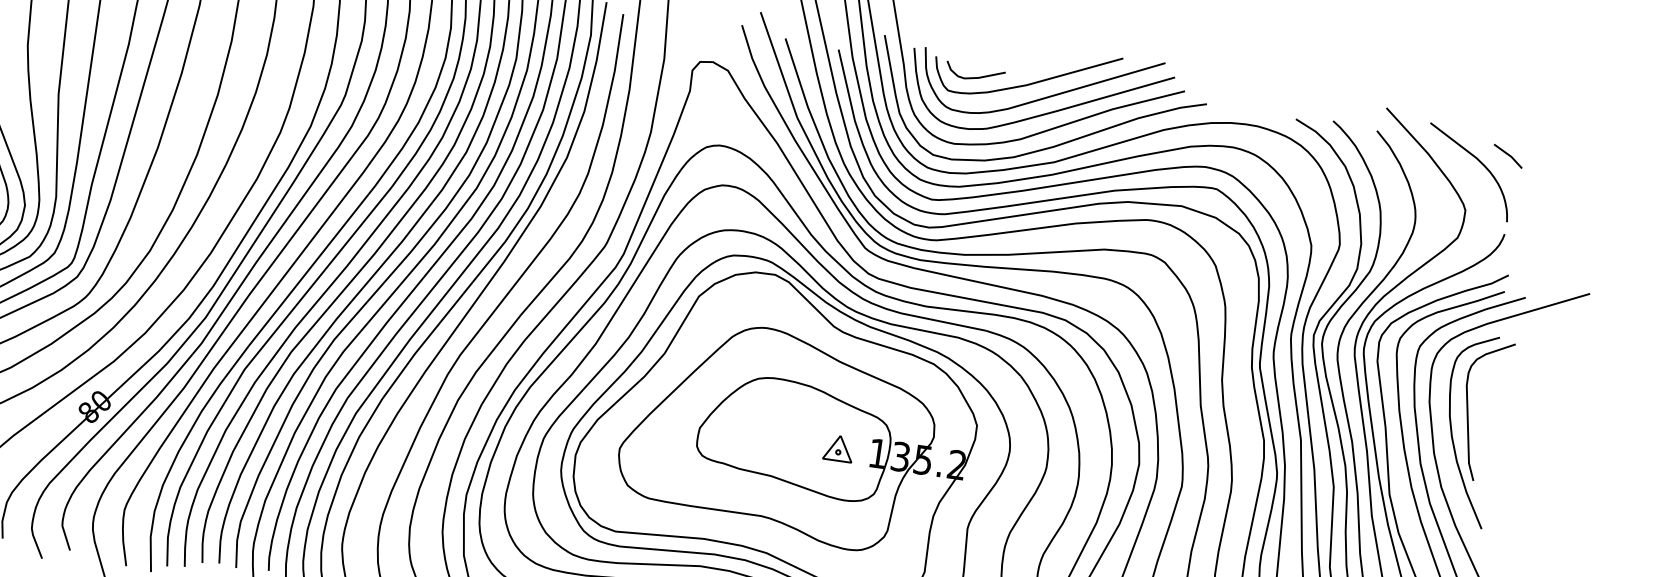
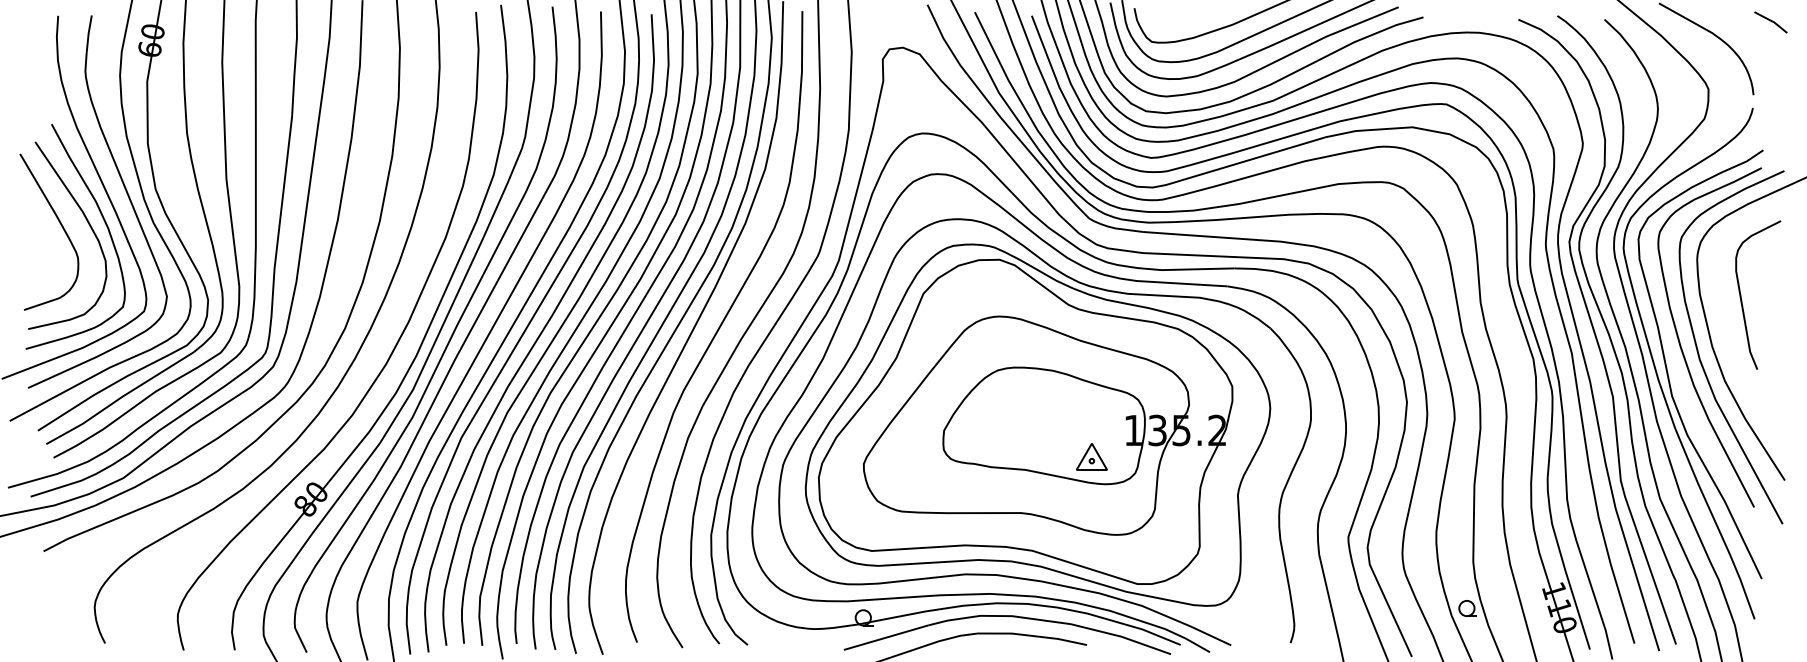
curve: (976, 76) -> (1179, 23), removed
line: (1507, 155) -> (1770, 21), moved
curve: (1452, 432) -> (1728, 322), removed
part: (838, 447) -> (1091, 456), moved

